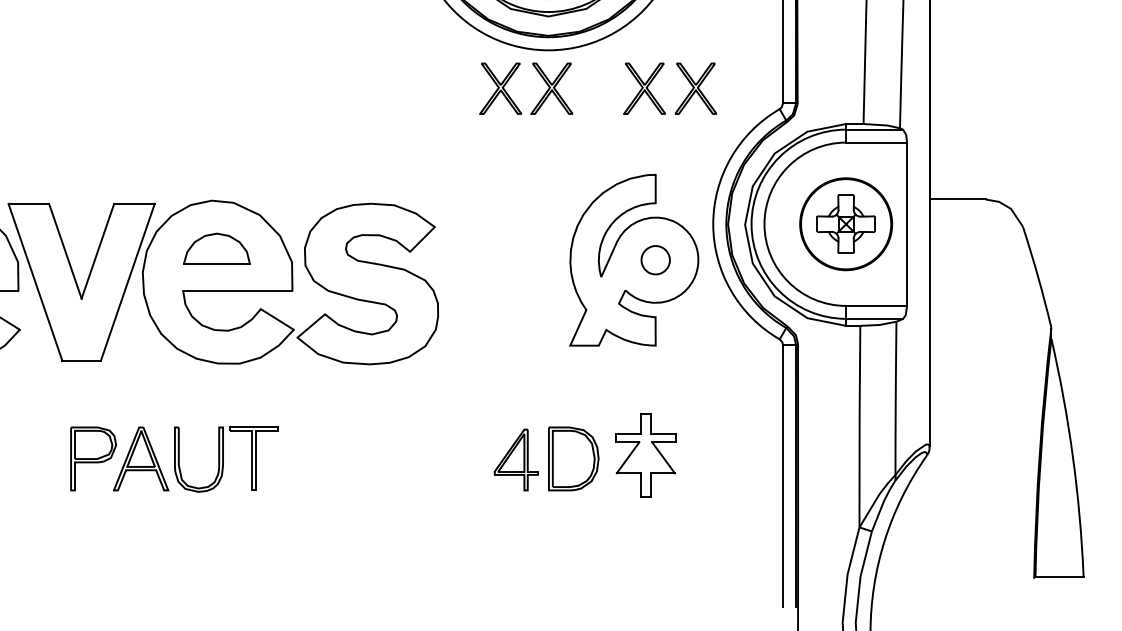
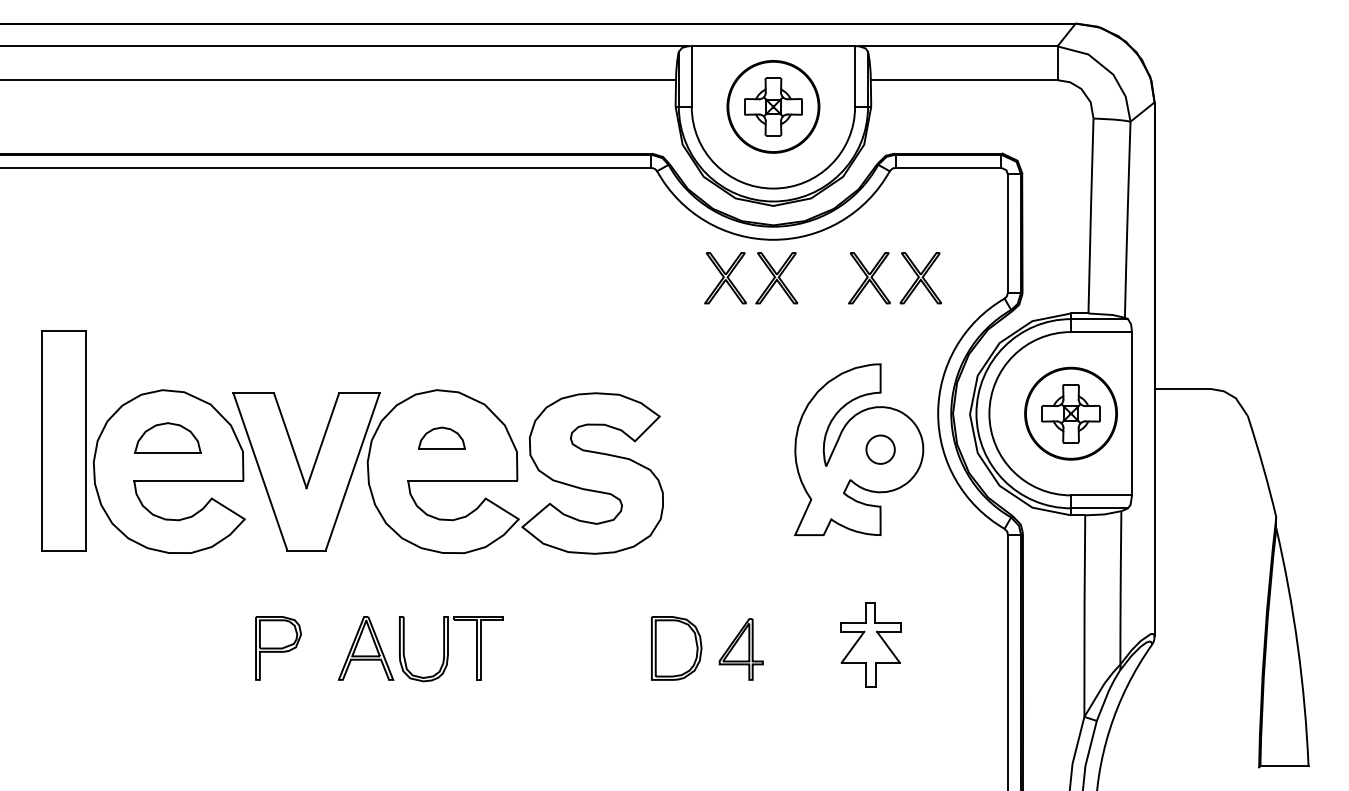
part: (216, 248) -> (441, 437), size x0.7
part: (93, 459) -> (278, 648), moved
part: (573, 459) -> (676, 648), moved

